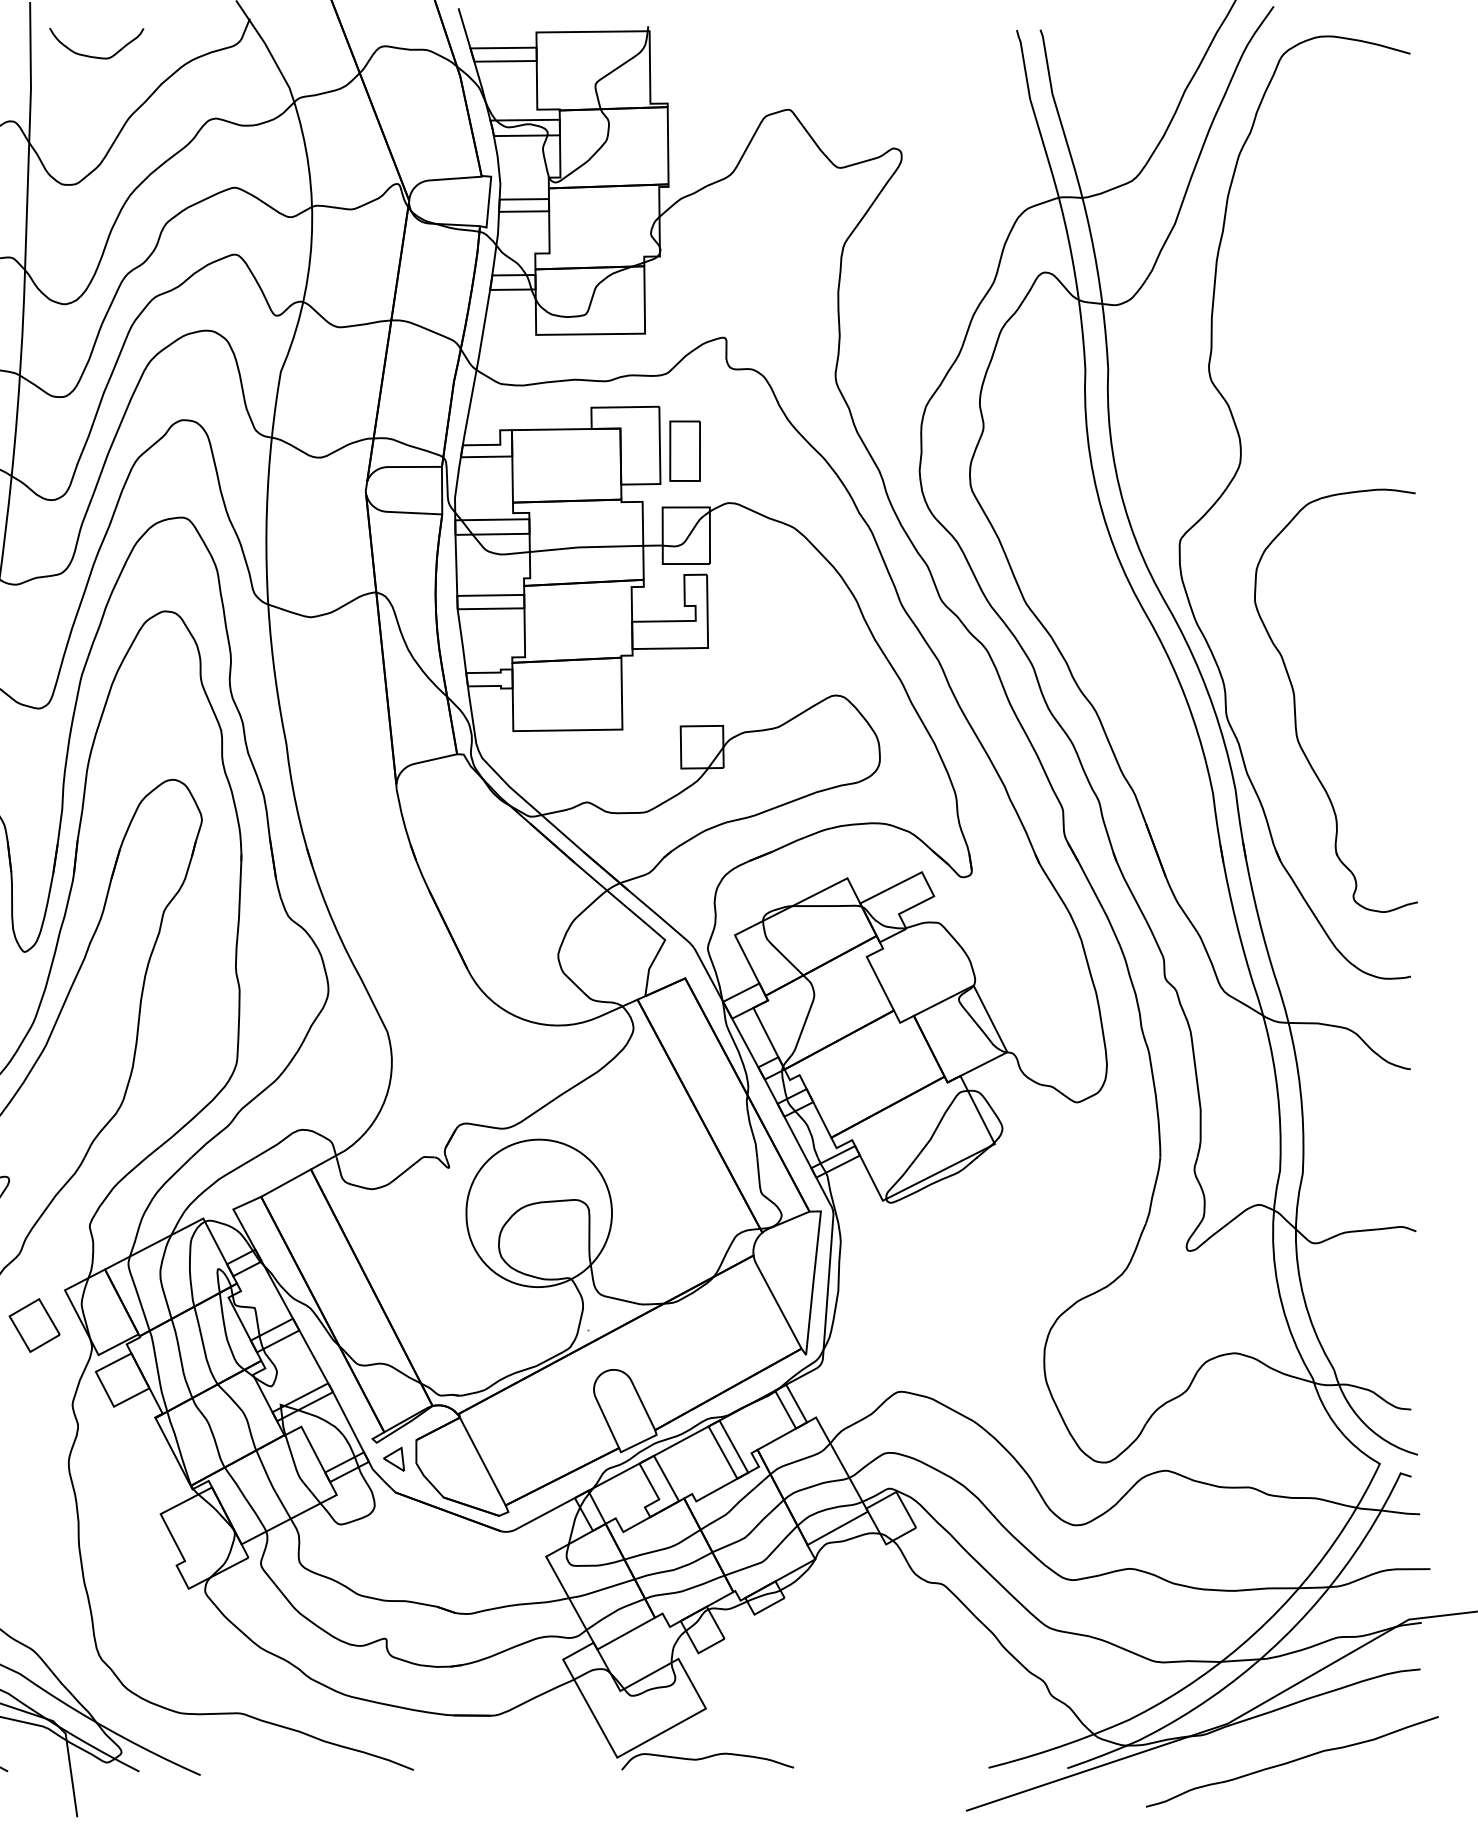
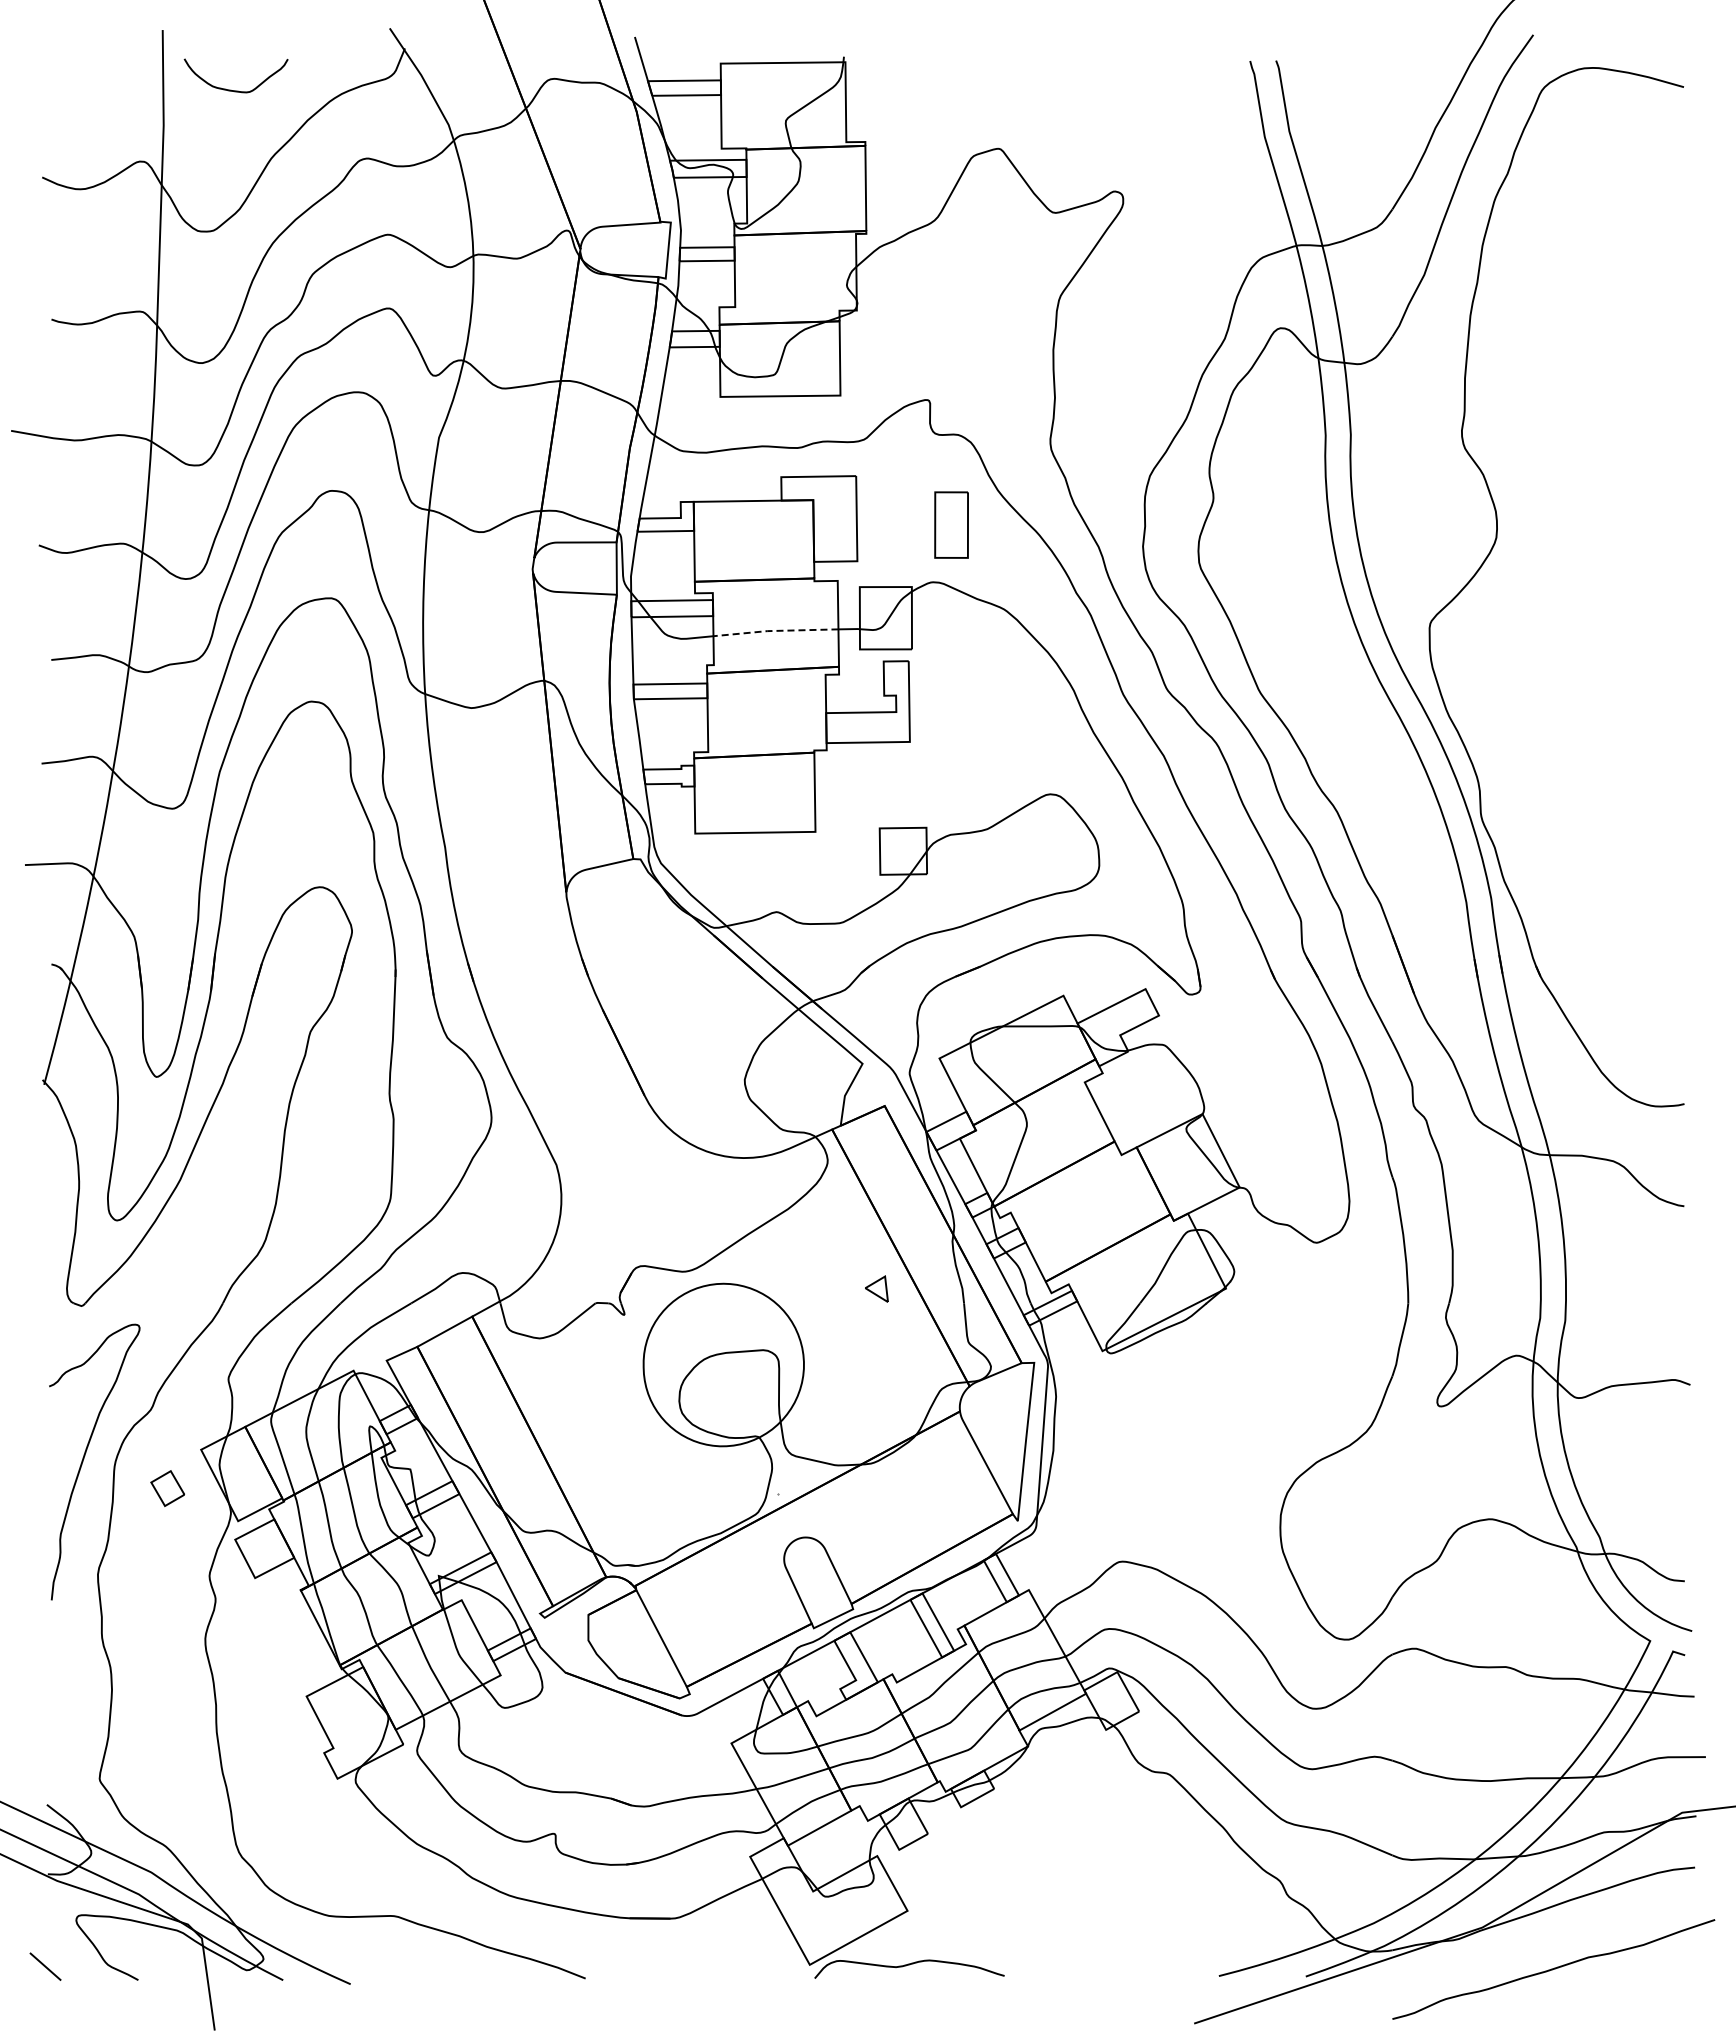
part: (685, 450) -> (951, 524), moved
line: (586, 546) -> (775, 630), solid -> dashed
part: (1295, 702) -> (1557, 802), removed
part: (34, 1325) -> (167, 1488), size x0.6
part: (393, 1458) -> (876, 1288), moved

